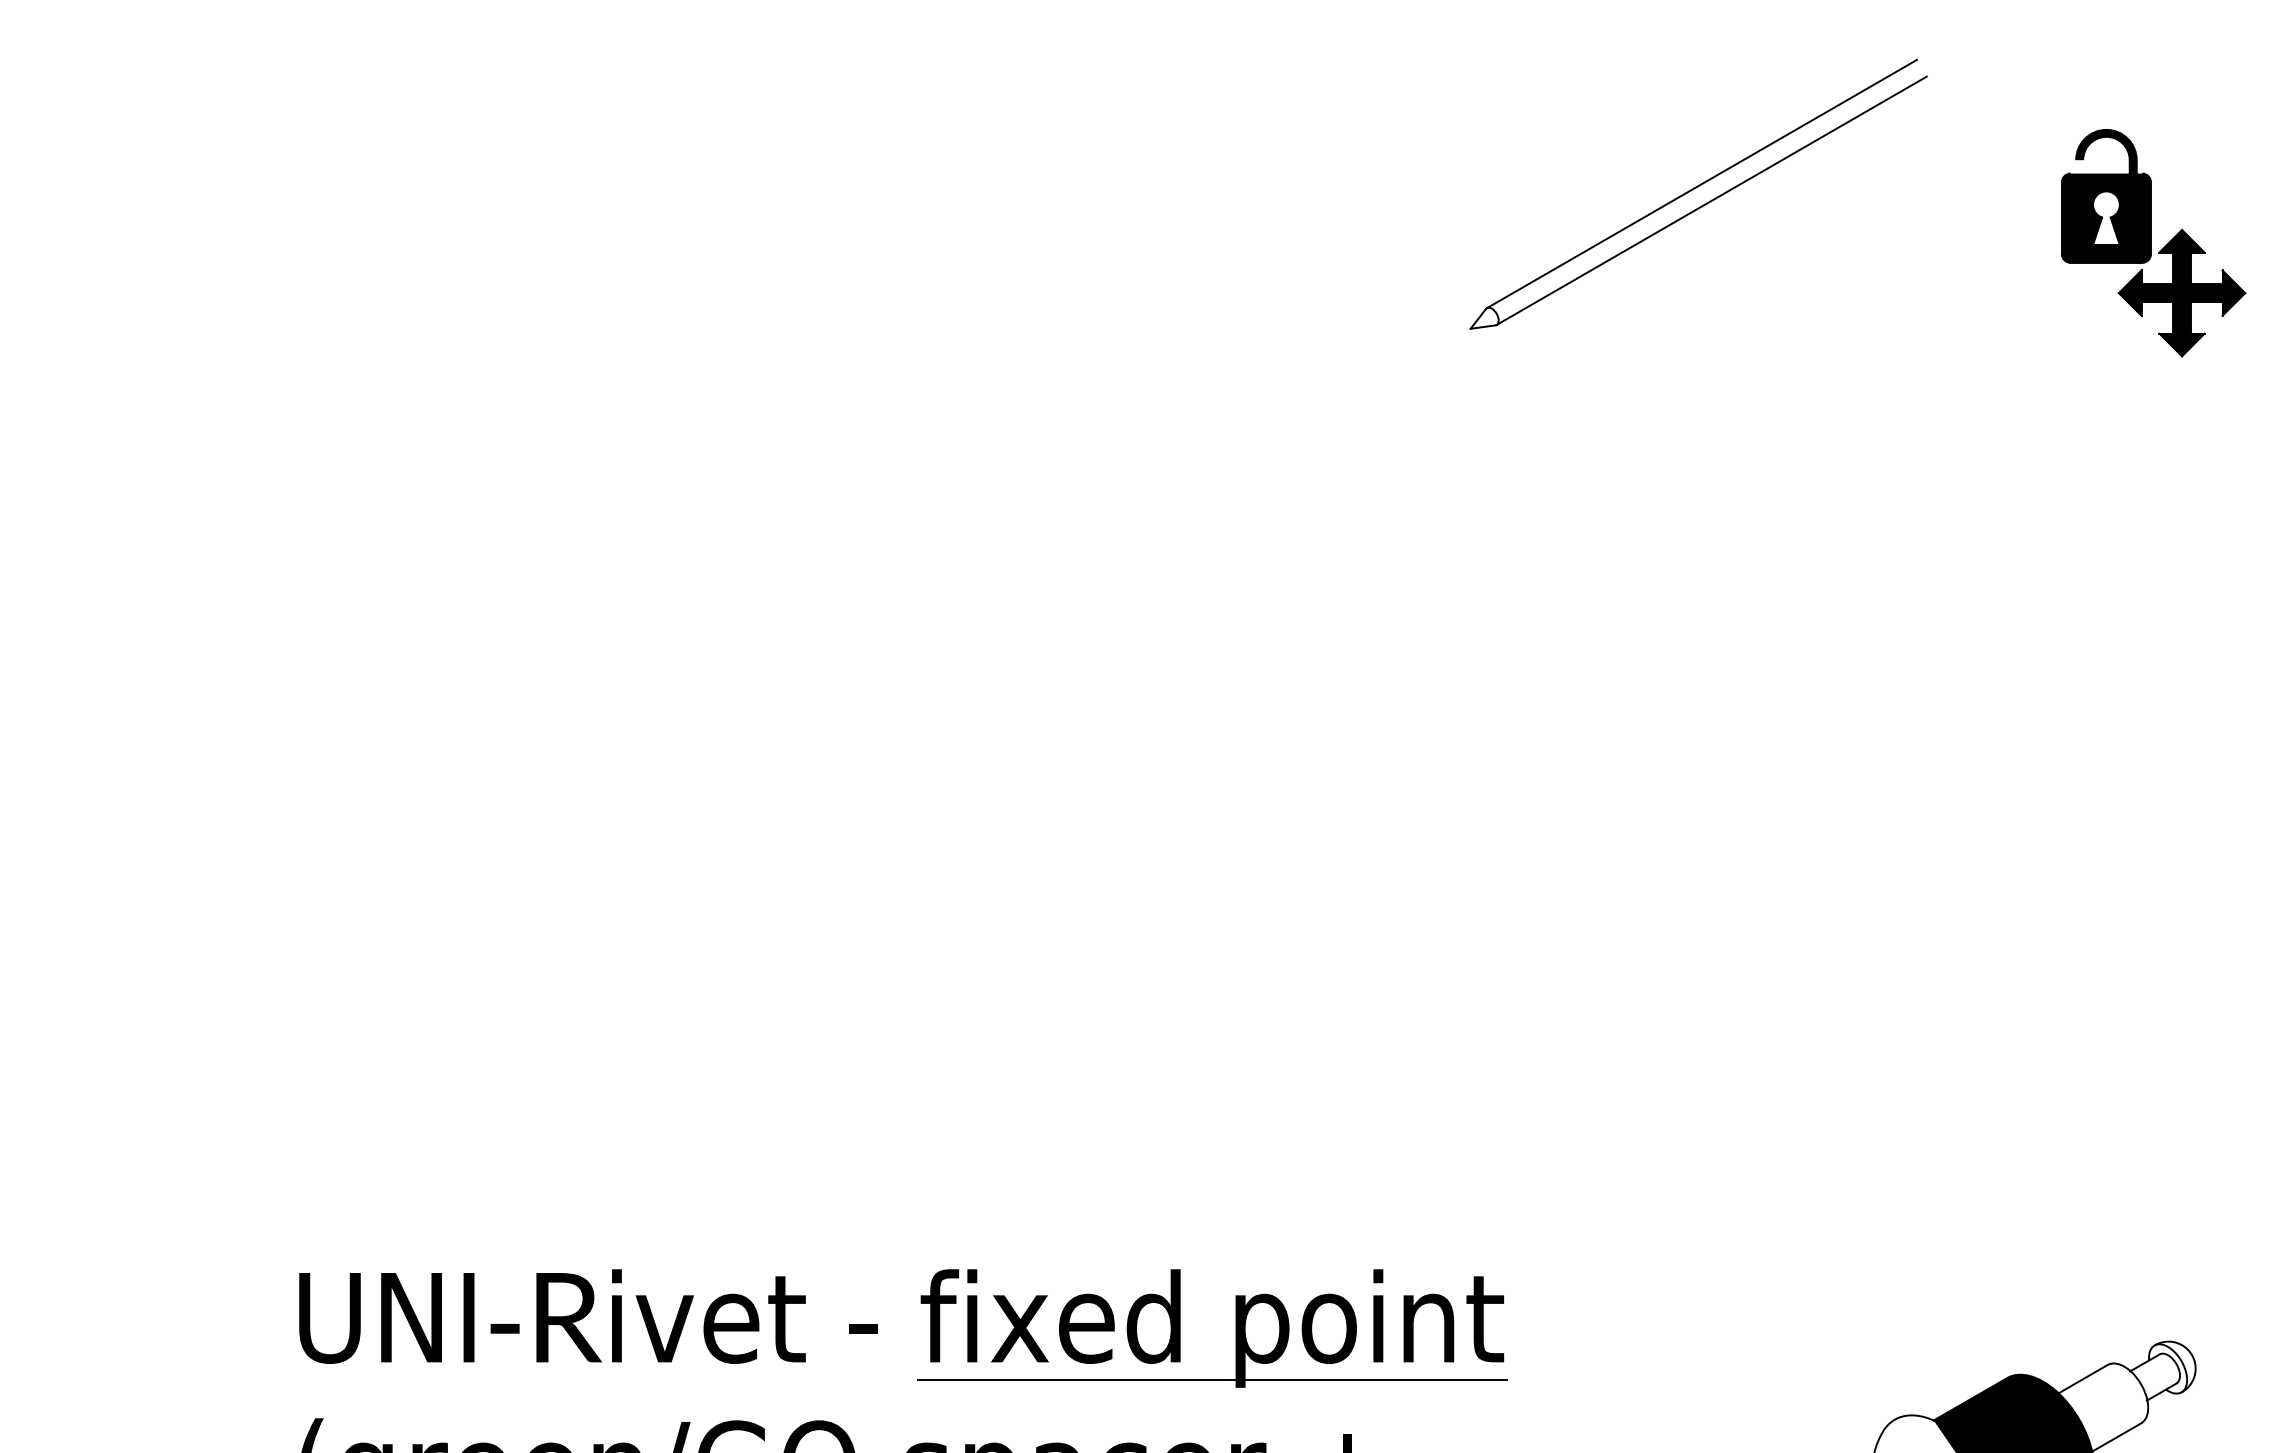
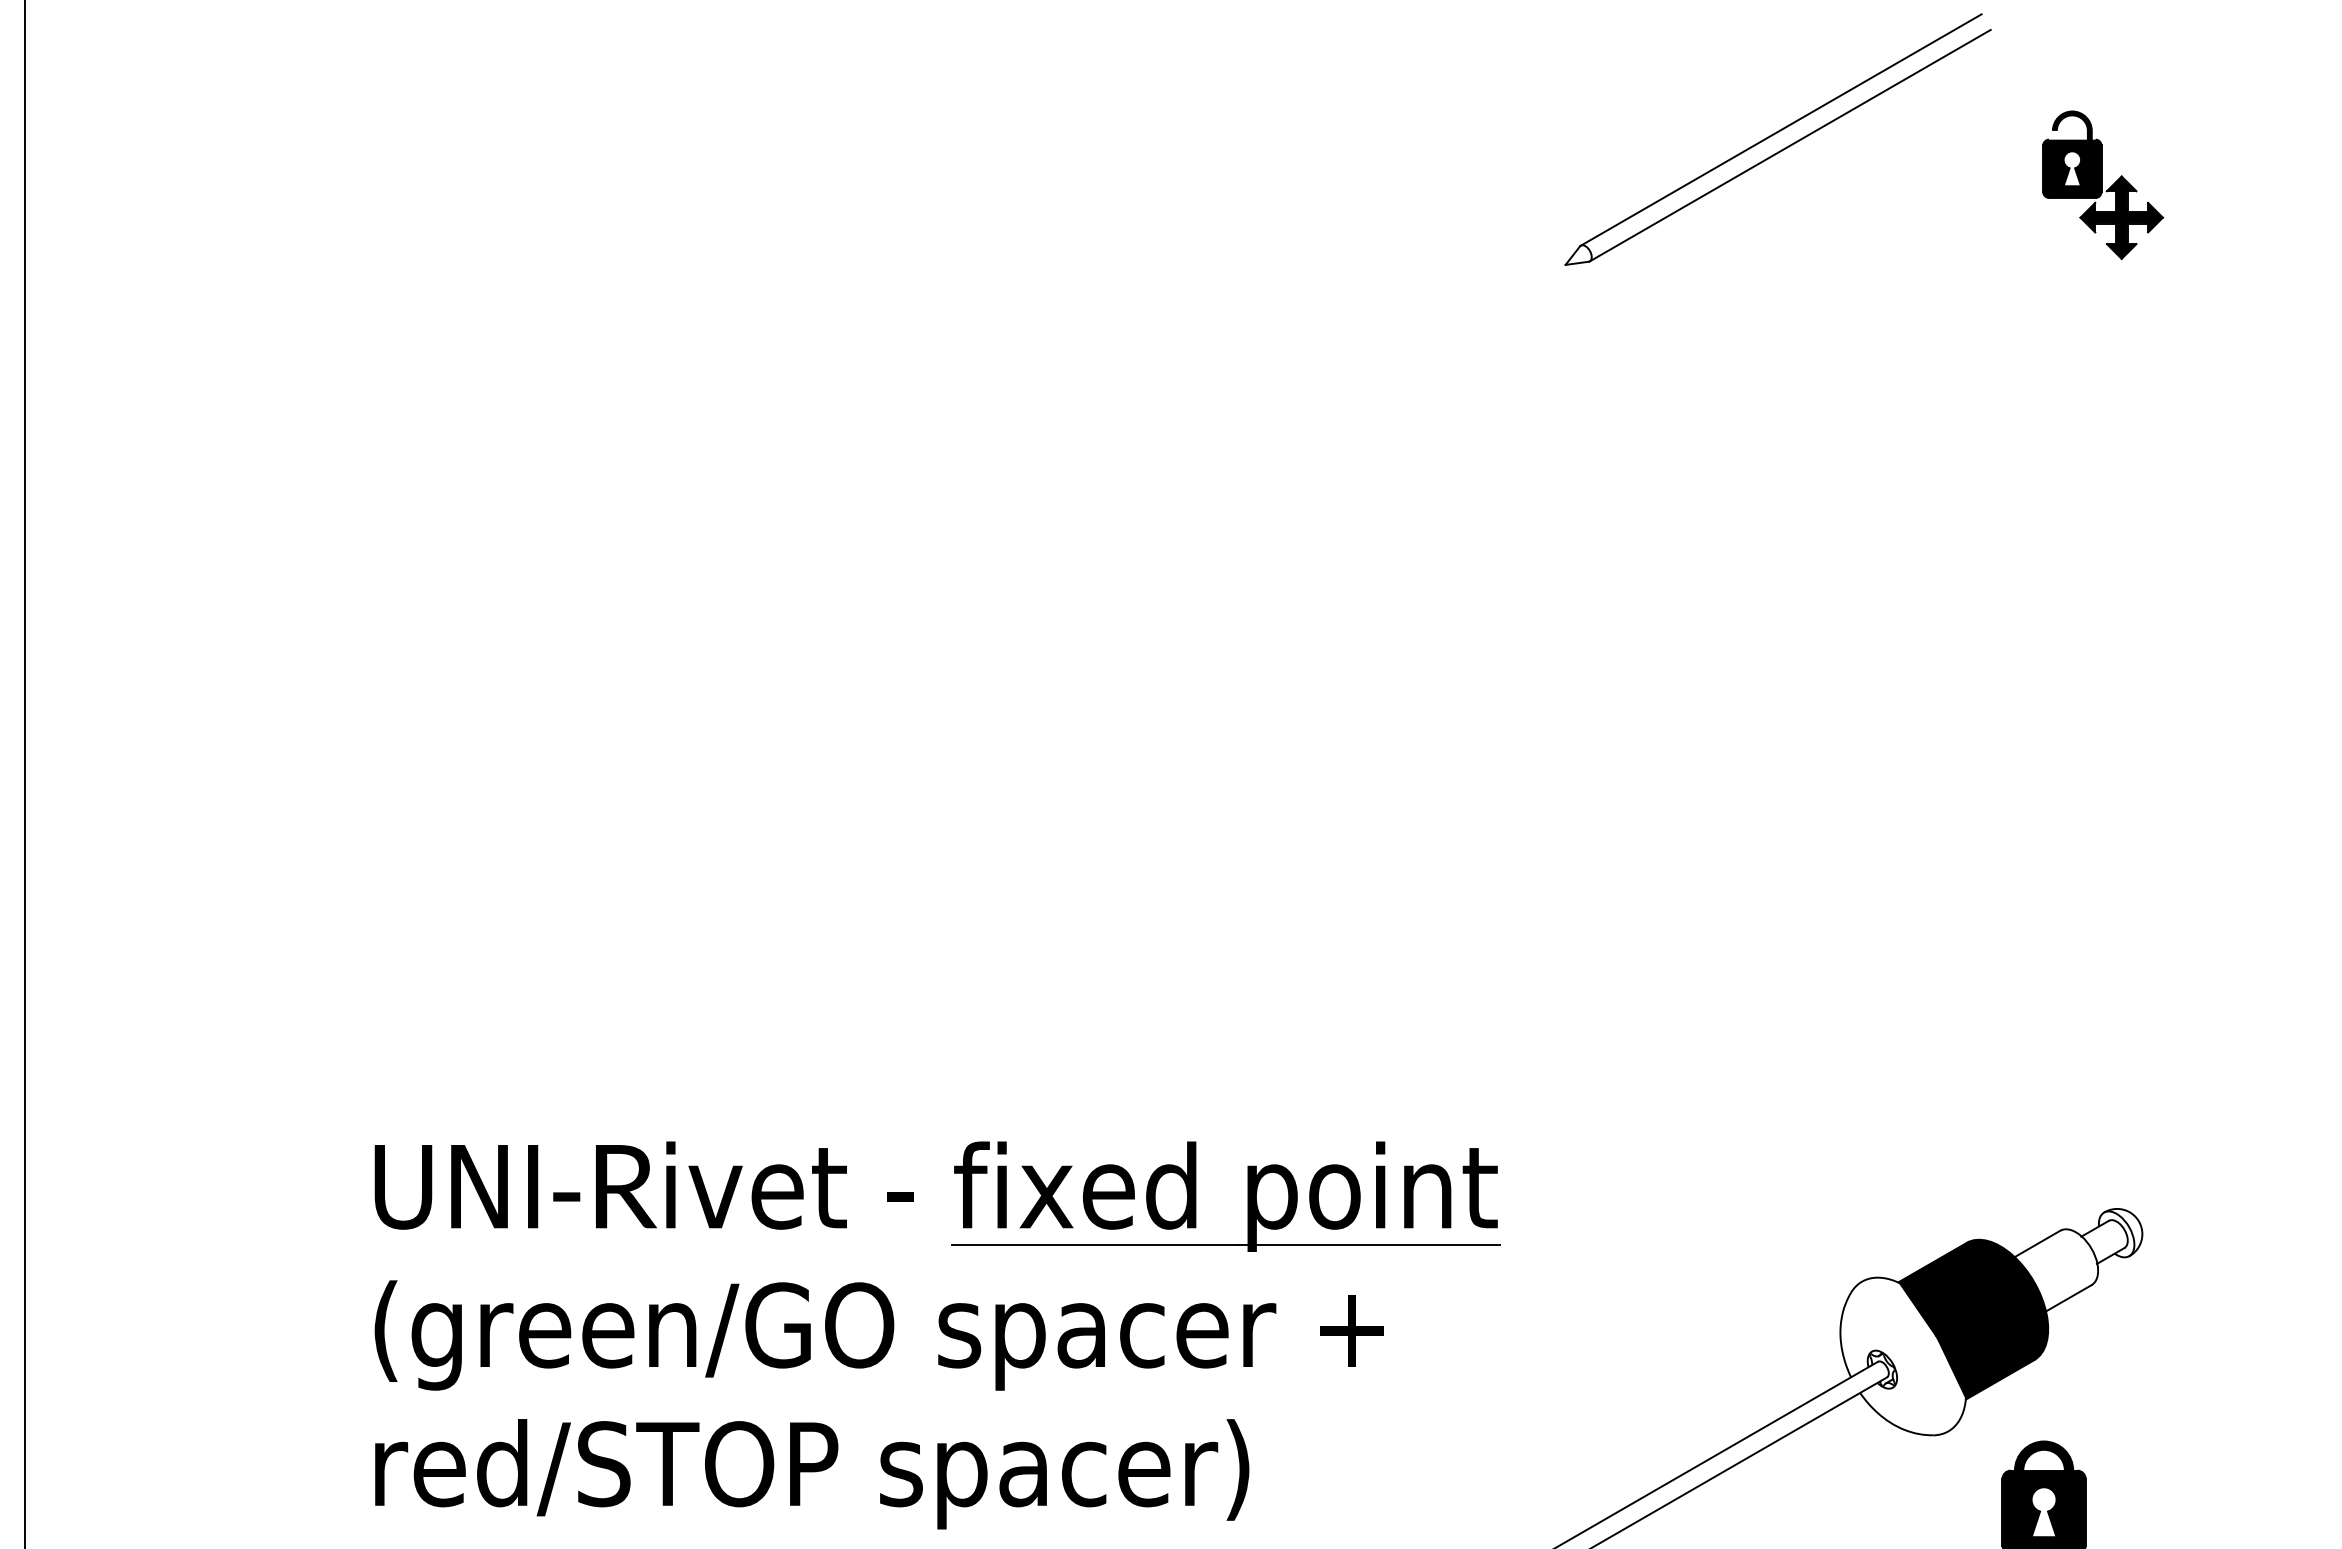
part: (1697, 194) -> (1777, 139), moved
part: (2152, 242) -> (2102, 184), size x0.7

